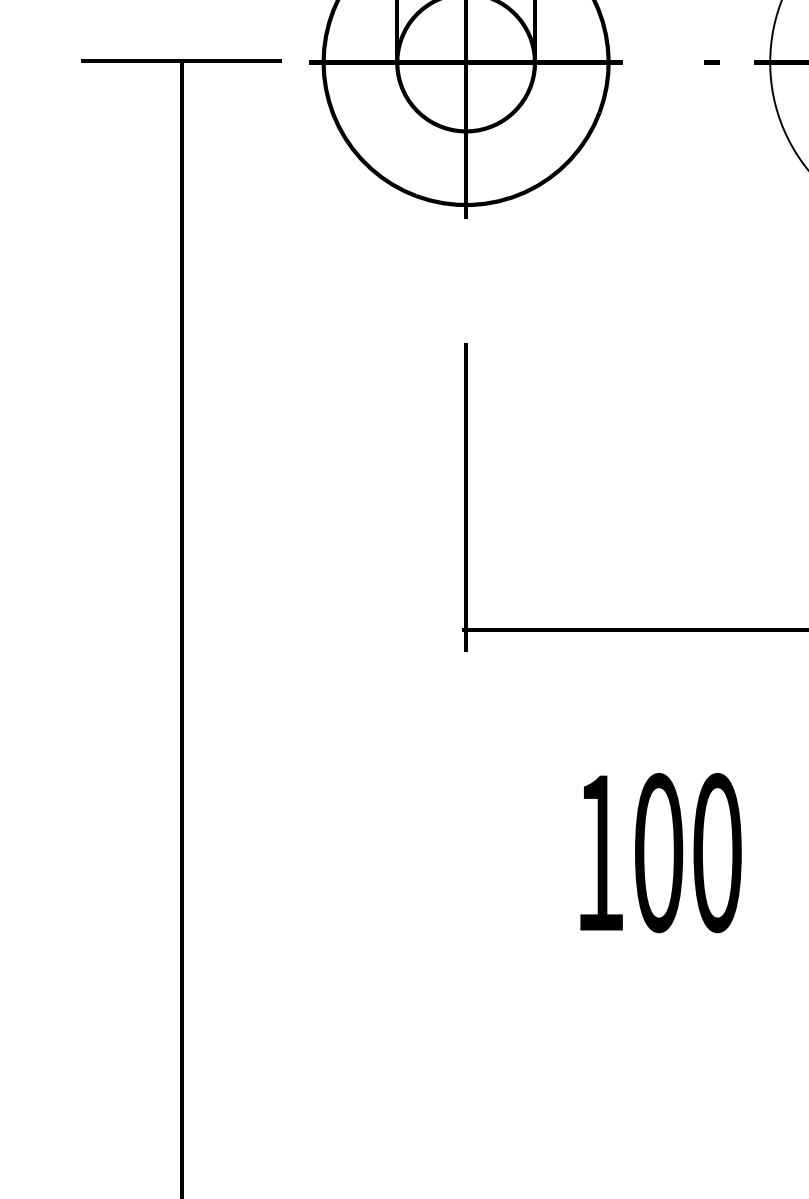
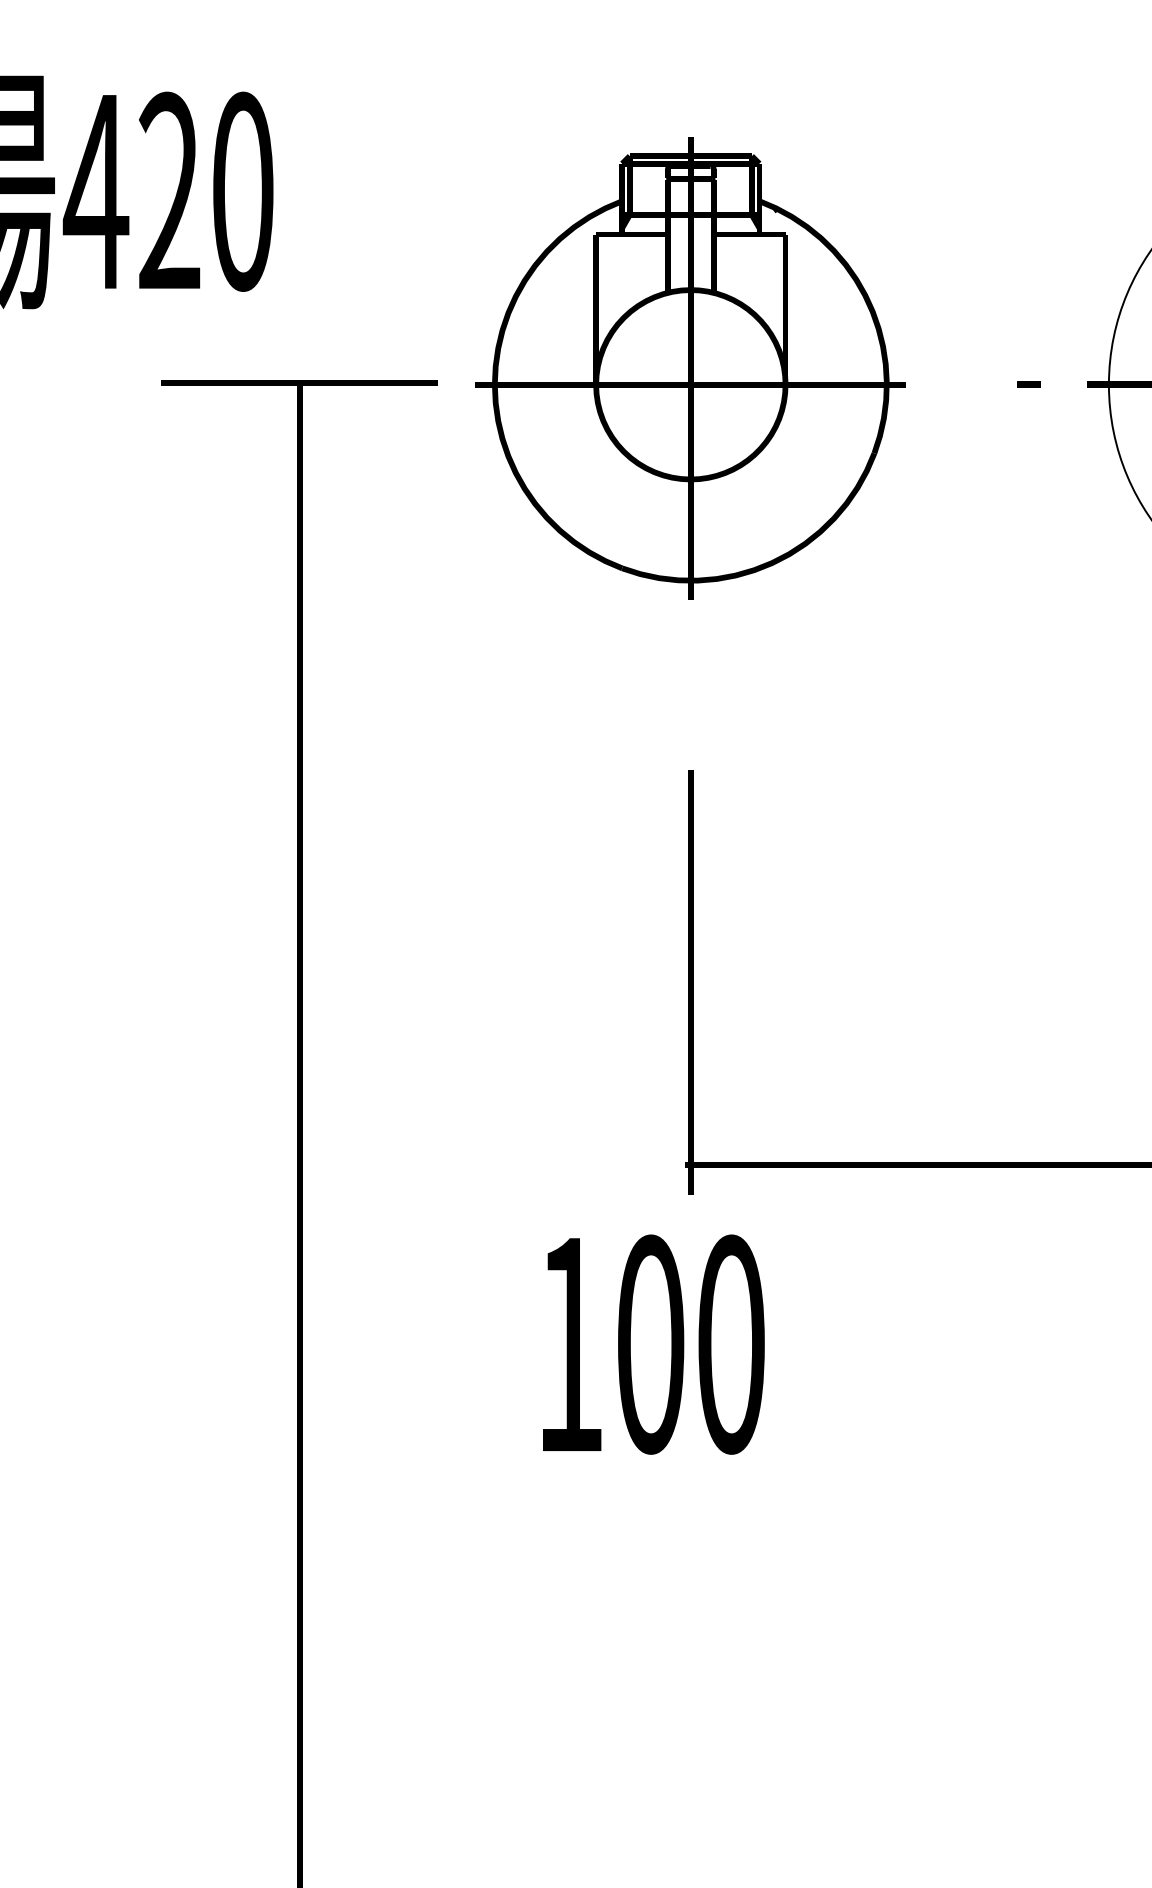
text: (660, 852) -> (653, 1344), moved

